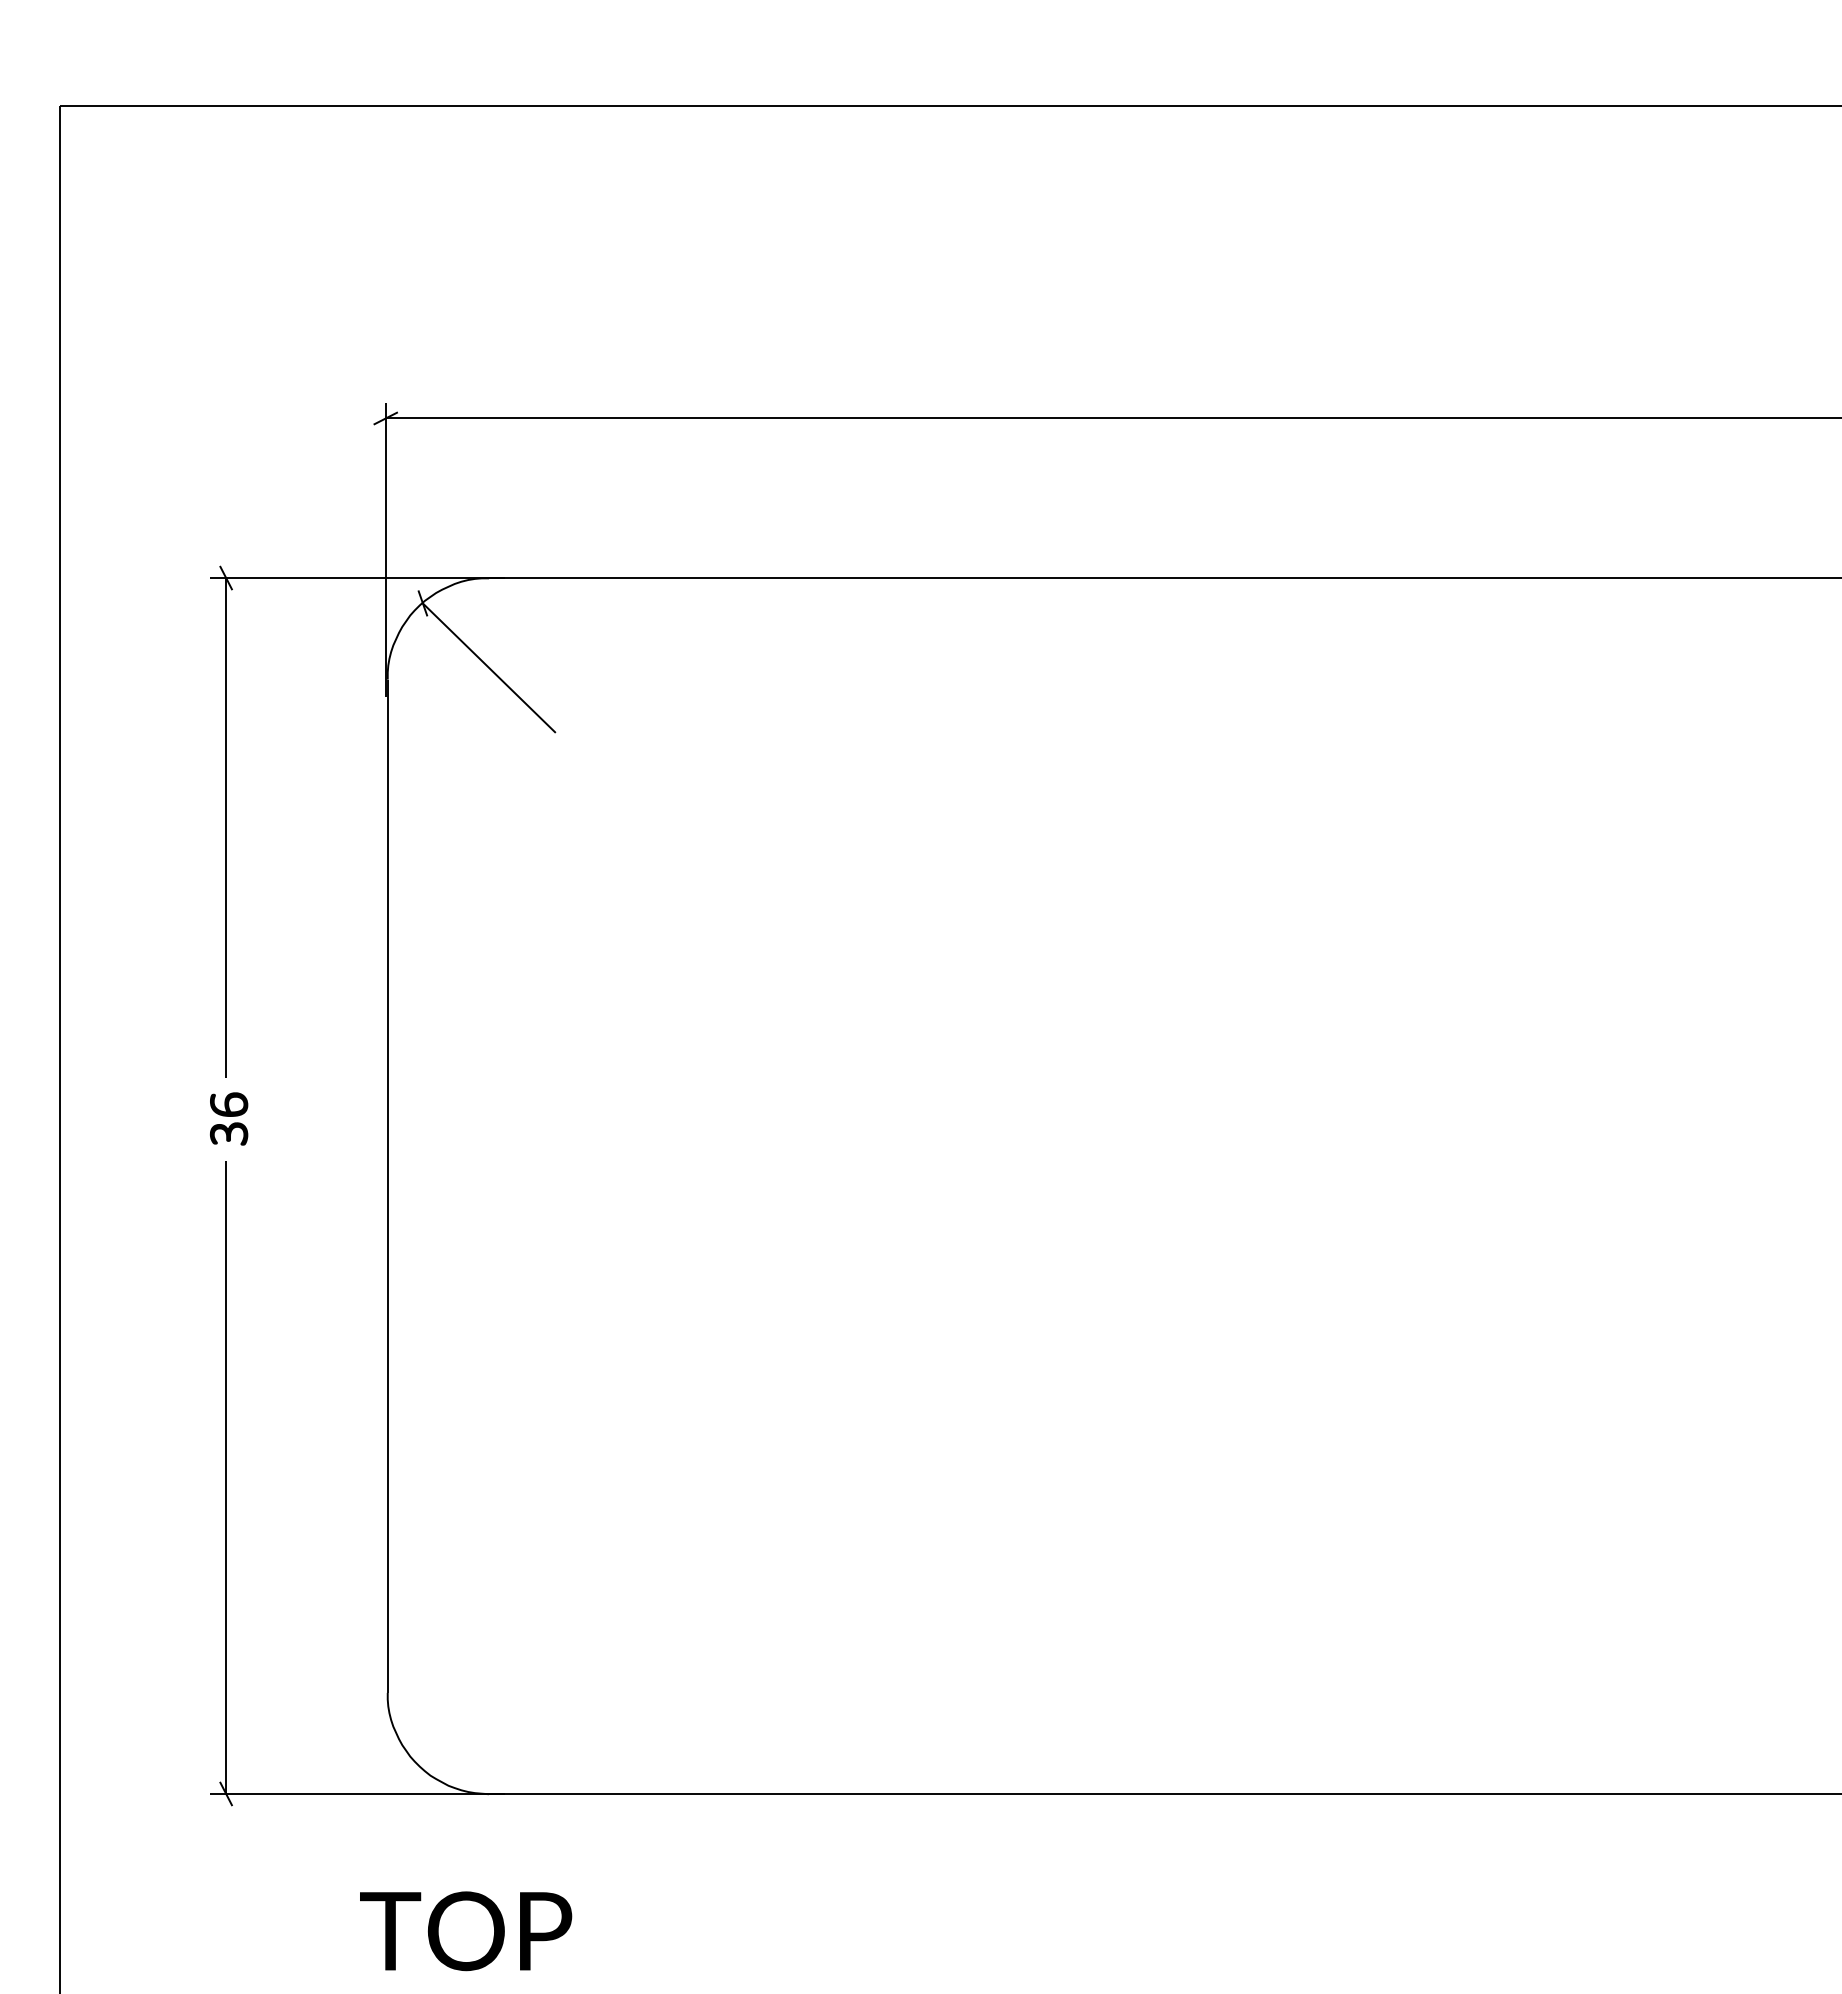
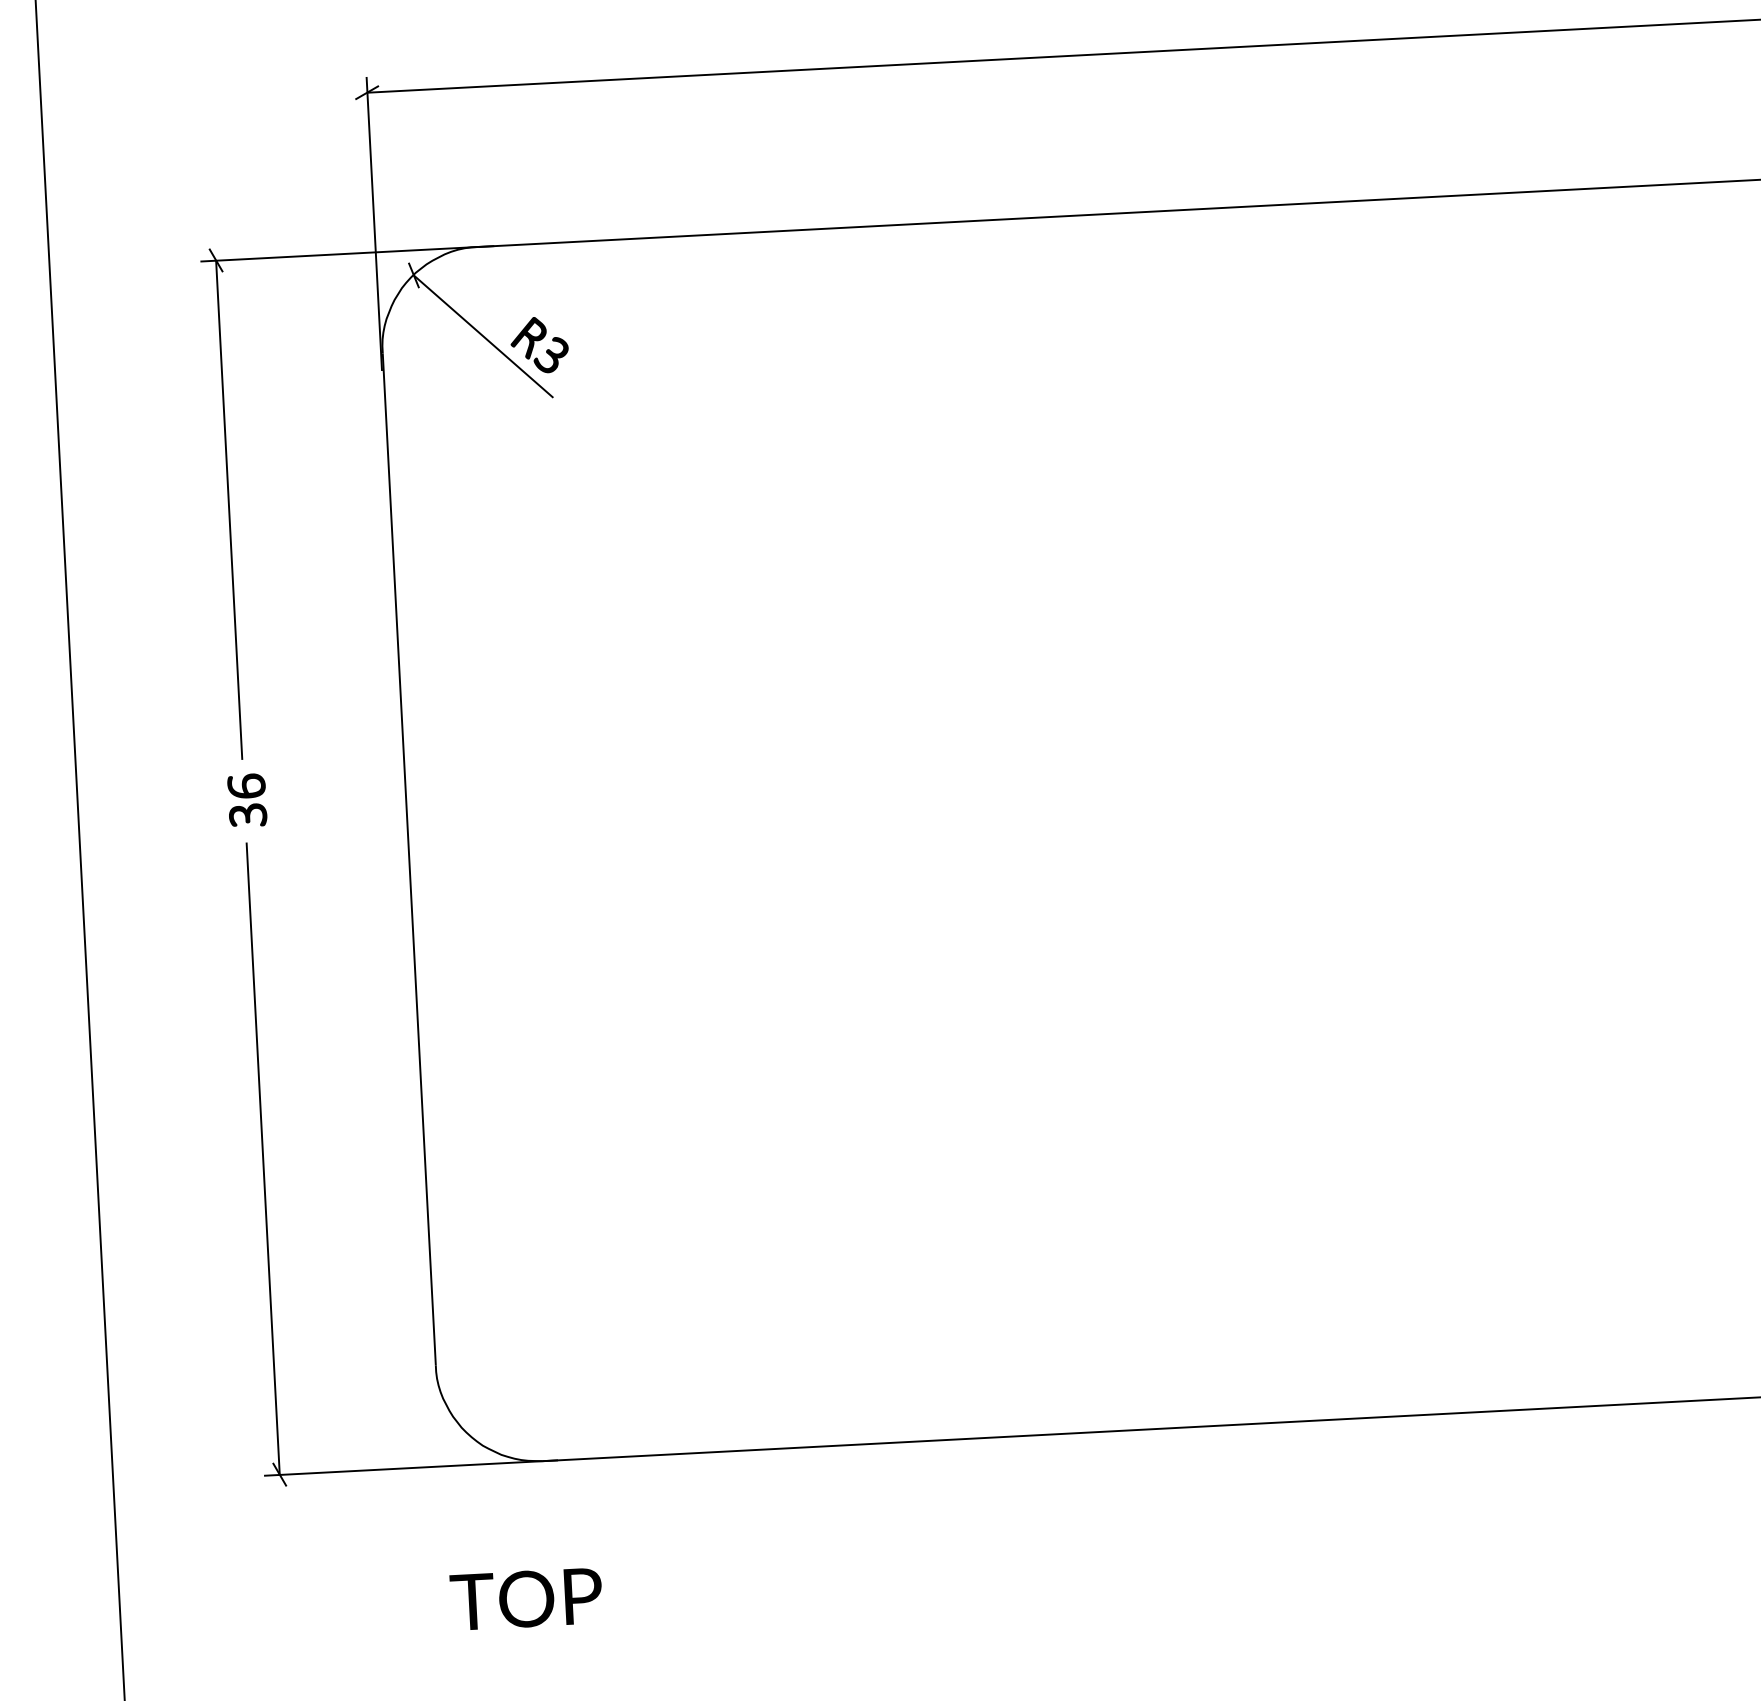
part: (544, 679) -> (539, 345), added
part: (465, 1930) -> (525, 1598), size x0.71

